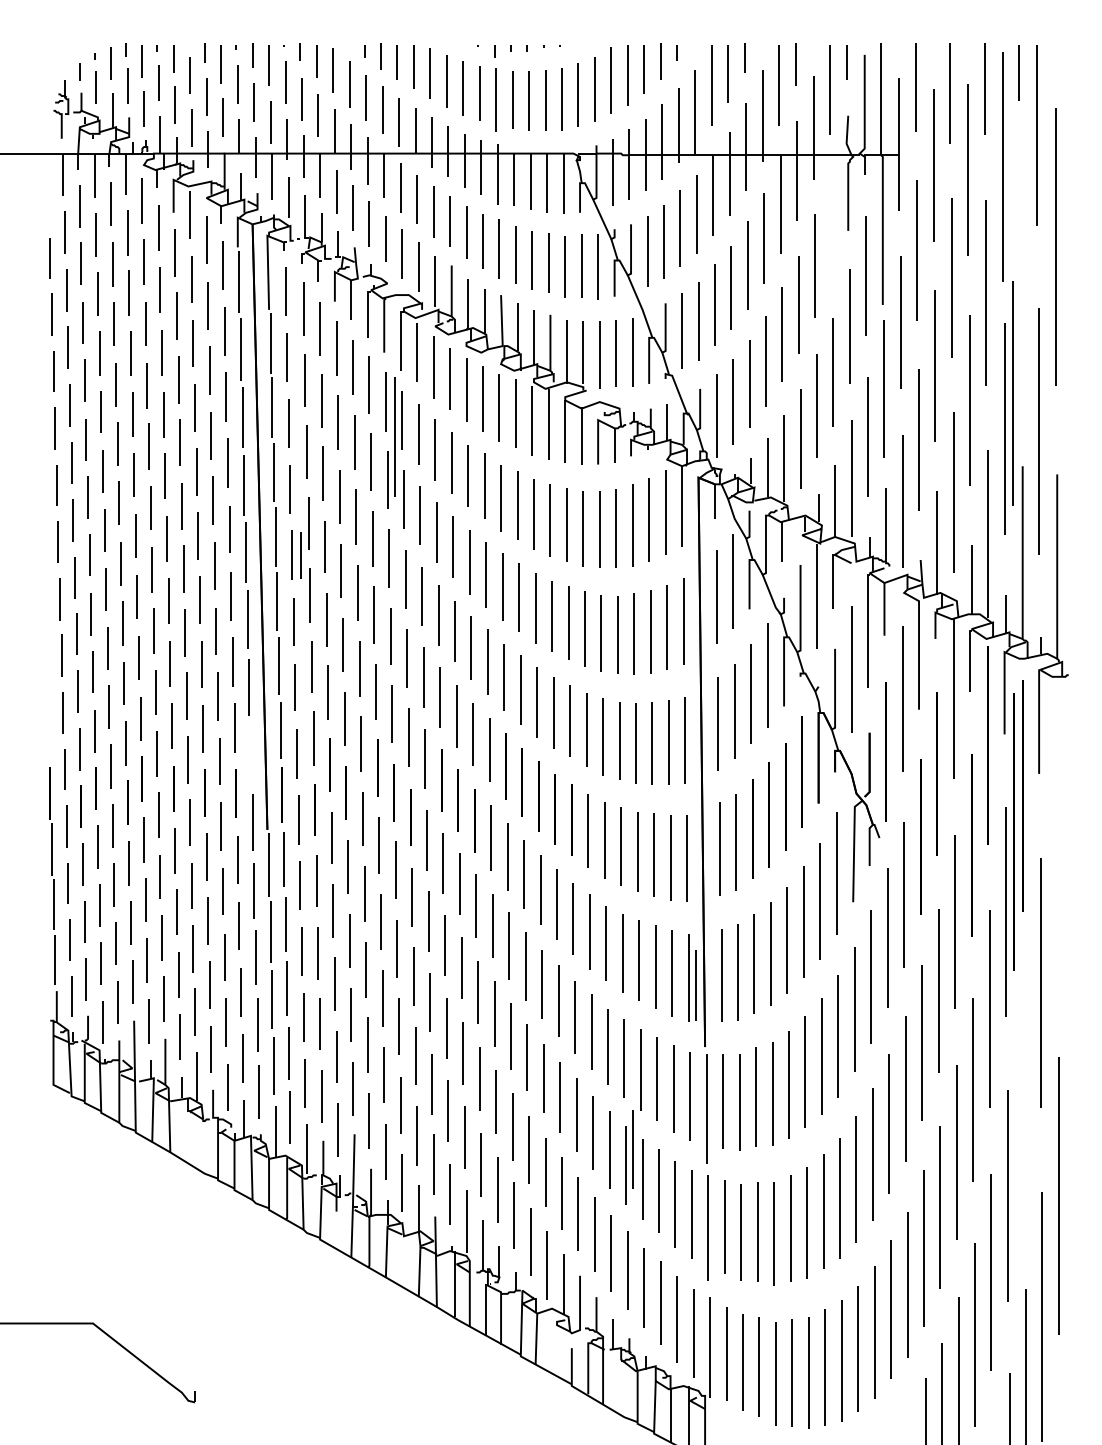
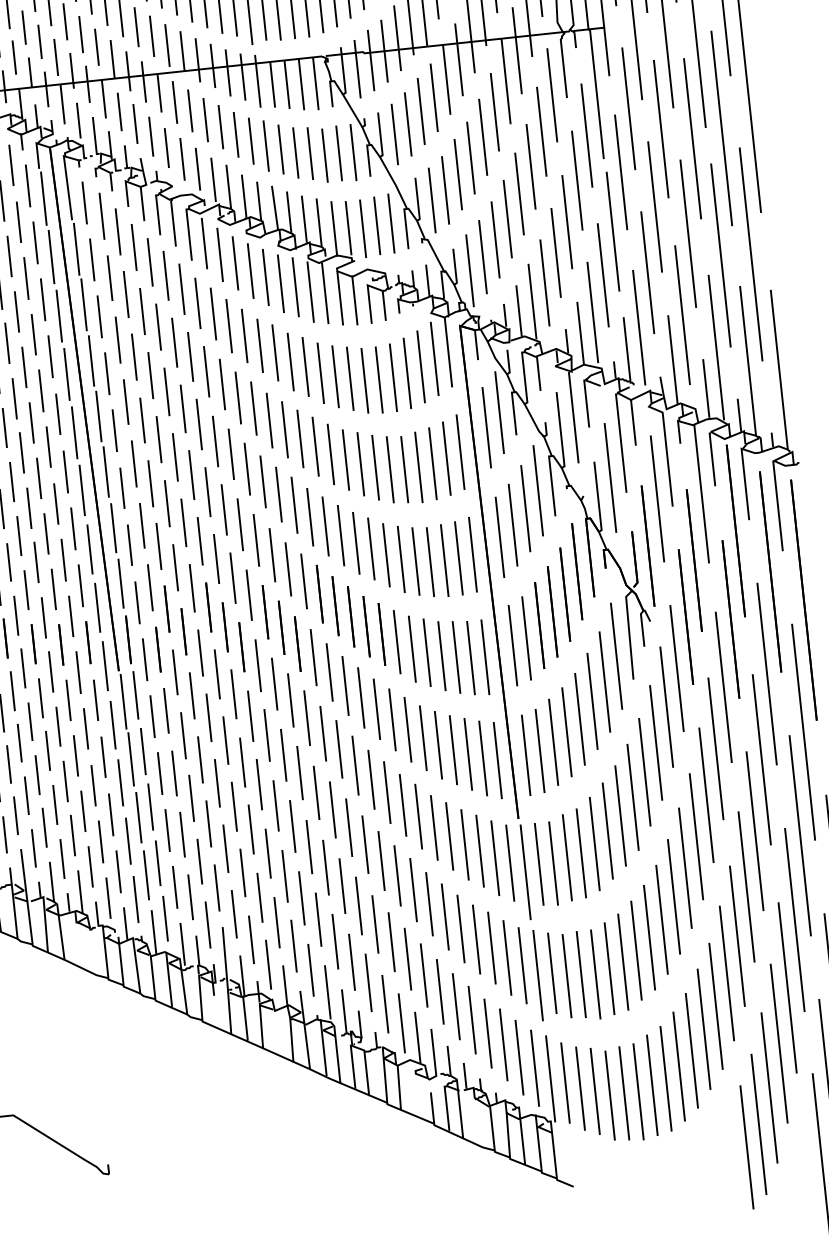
line: (831, 225) -> (551, 94), added
line: (1012, 393) -> (721, 128), moved
line: (394, 436) -> (192, 318), removed
line: (300, 555) -> (122, 430), removed
line: (250, 754) -> (97, 607), added
line: (1013, 831) -> (803, 599), moved
line: (695, 985) -> (504, 766), removed
line: (1023, 1100) -> (799, 835), added
line: (632, 1149) -> (465, 914), removed

